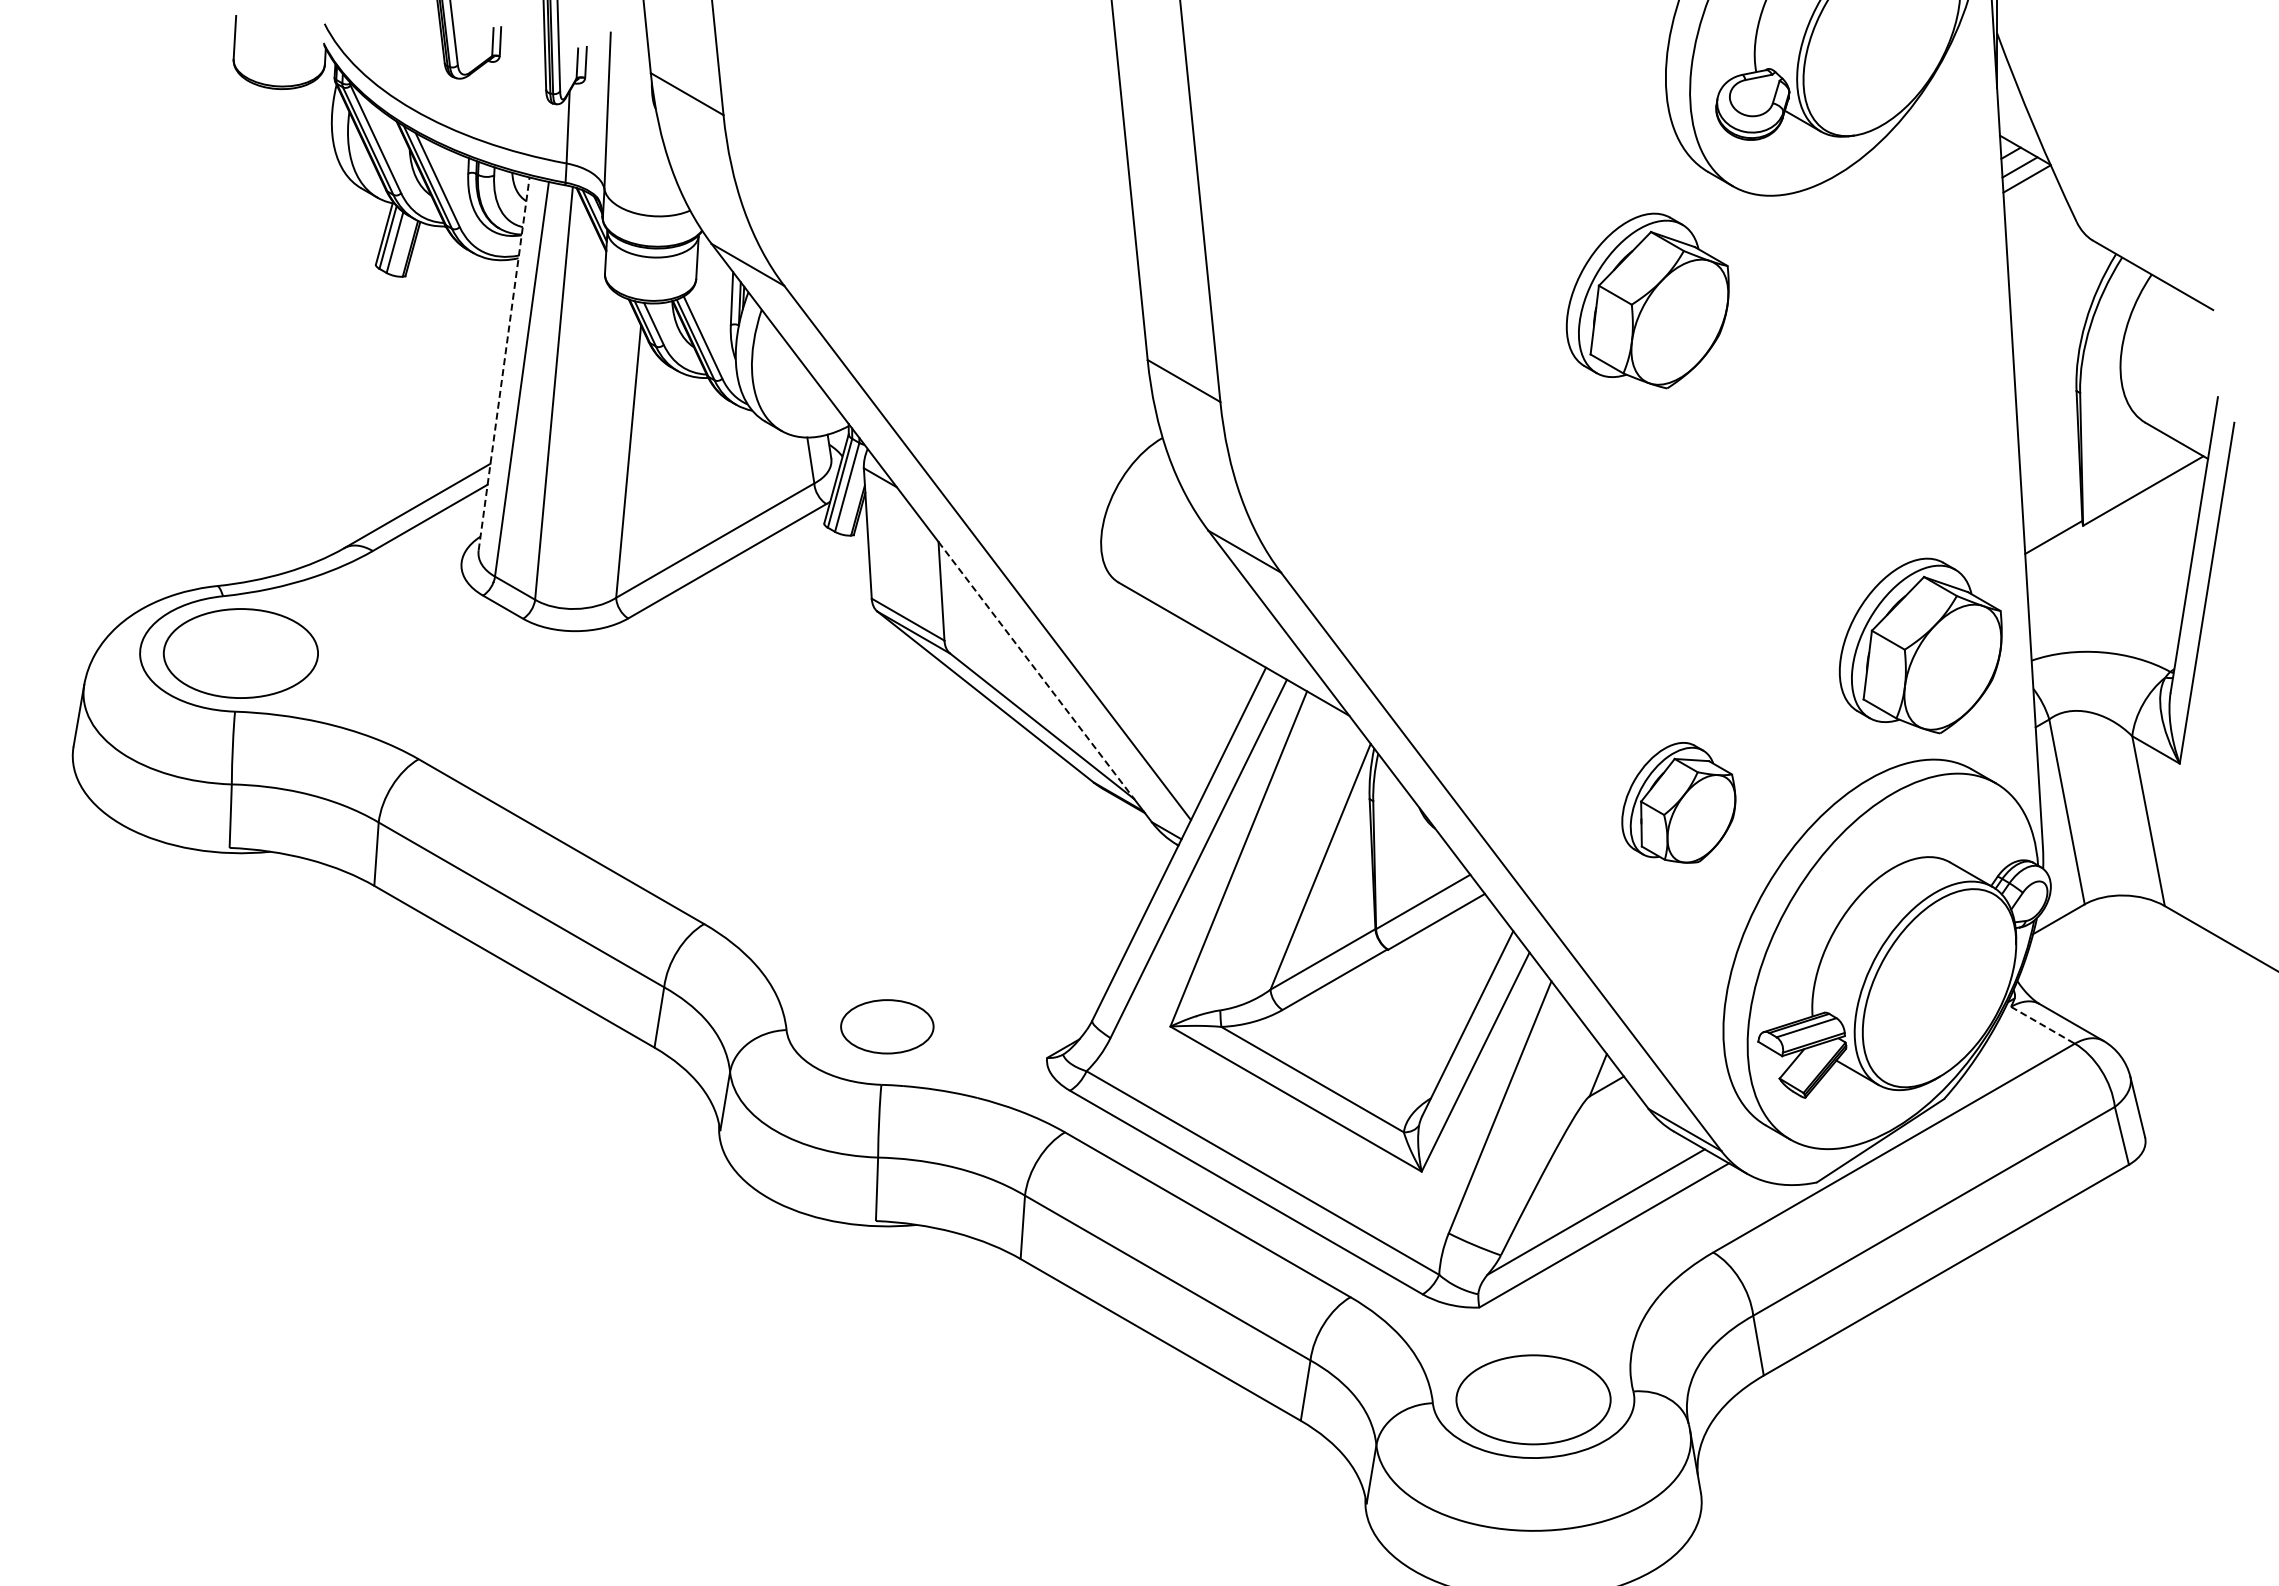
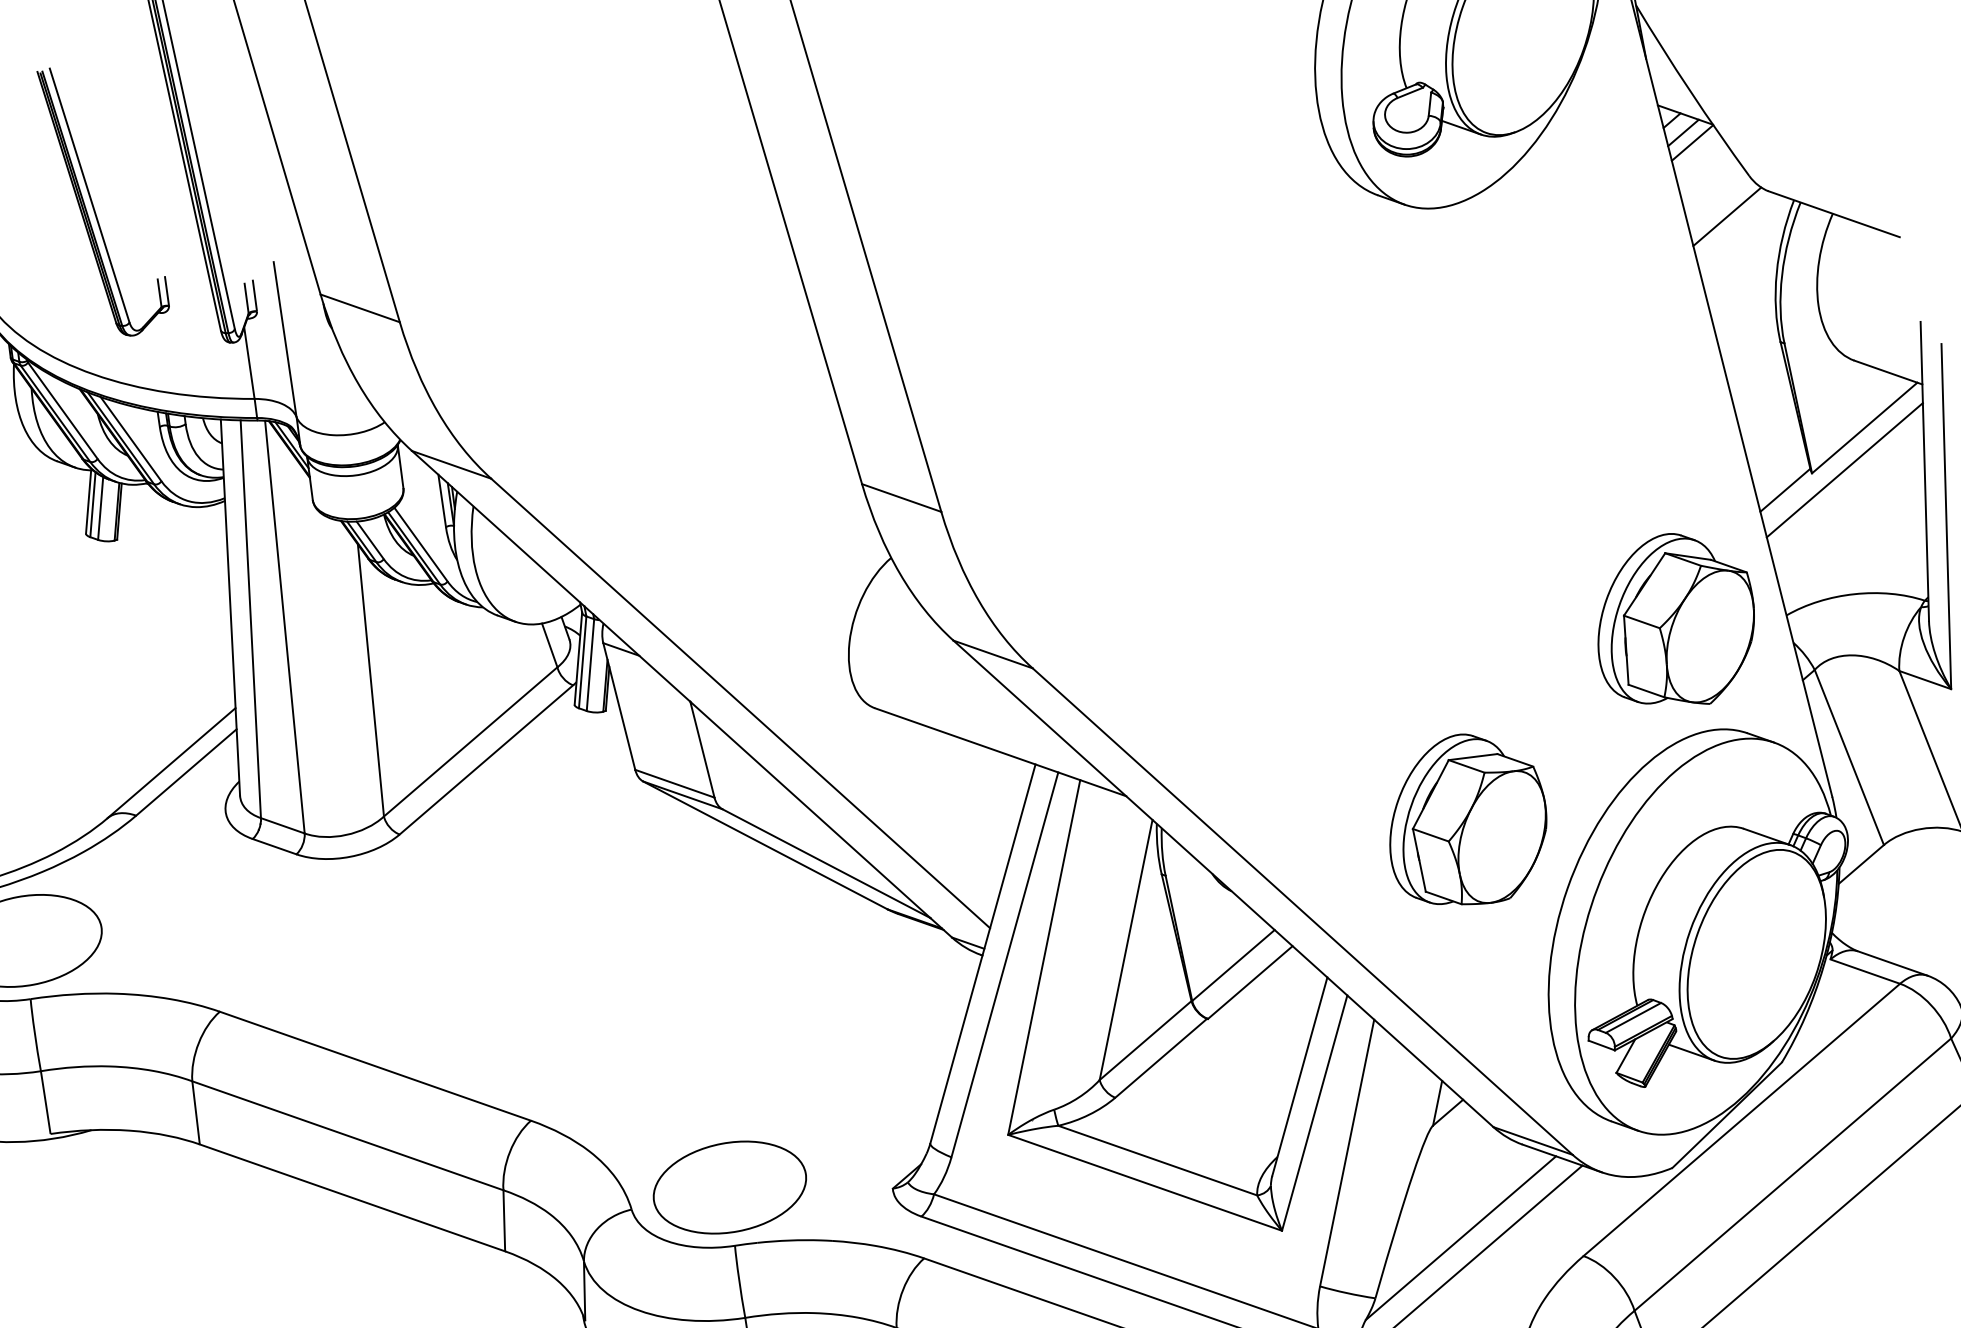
line: (2047, 257) -> (1727, 216), added
part: (1647, 300) -> (1342, 332), removed
line: (504, 363) -> (230, 606), dashed -> solid
line: (2115, 528) -> (1844, 469), added
line: (1036, 670) -> (810, 809), dashed -> solid
part: (1678, 802) -> (1465, 820), size x1.43
line: (2042, 1025) -> (1864, 971), dashed -> solid
part: (887, 1026) -> (730, 1187), size x1.67

